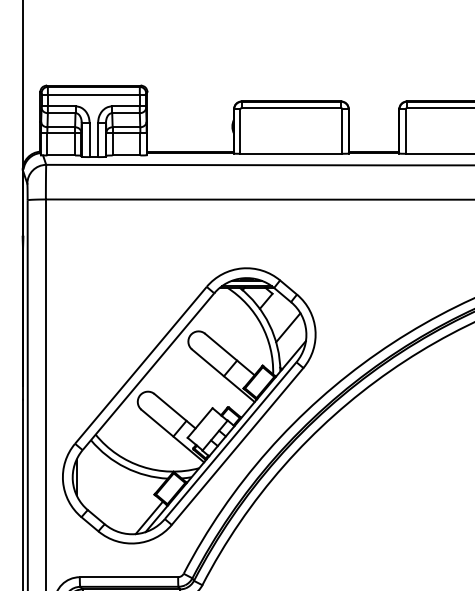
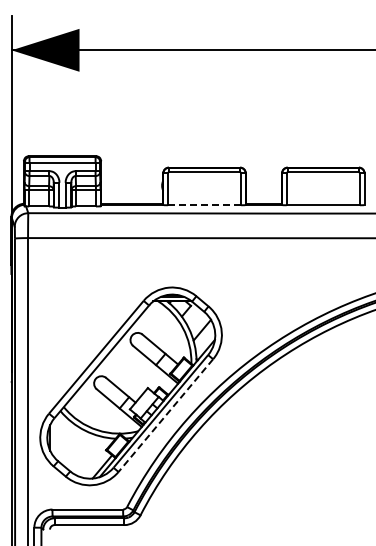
line: (291, 154) -> (204, 205), solid -> dashed
line: (237, 446) -> (165, 415), solid -> dashed

